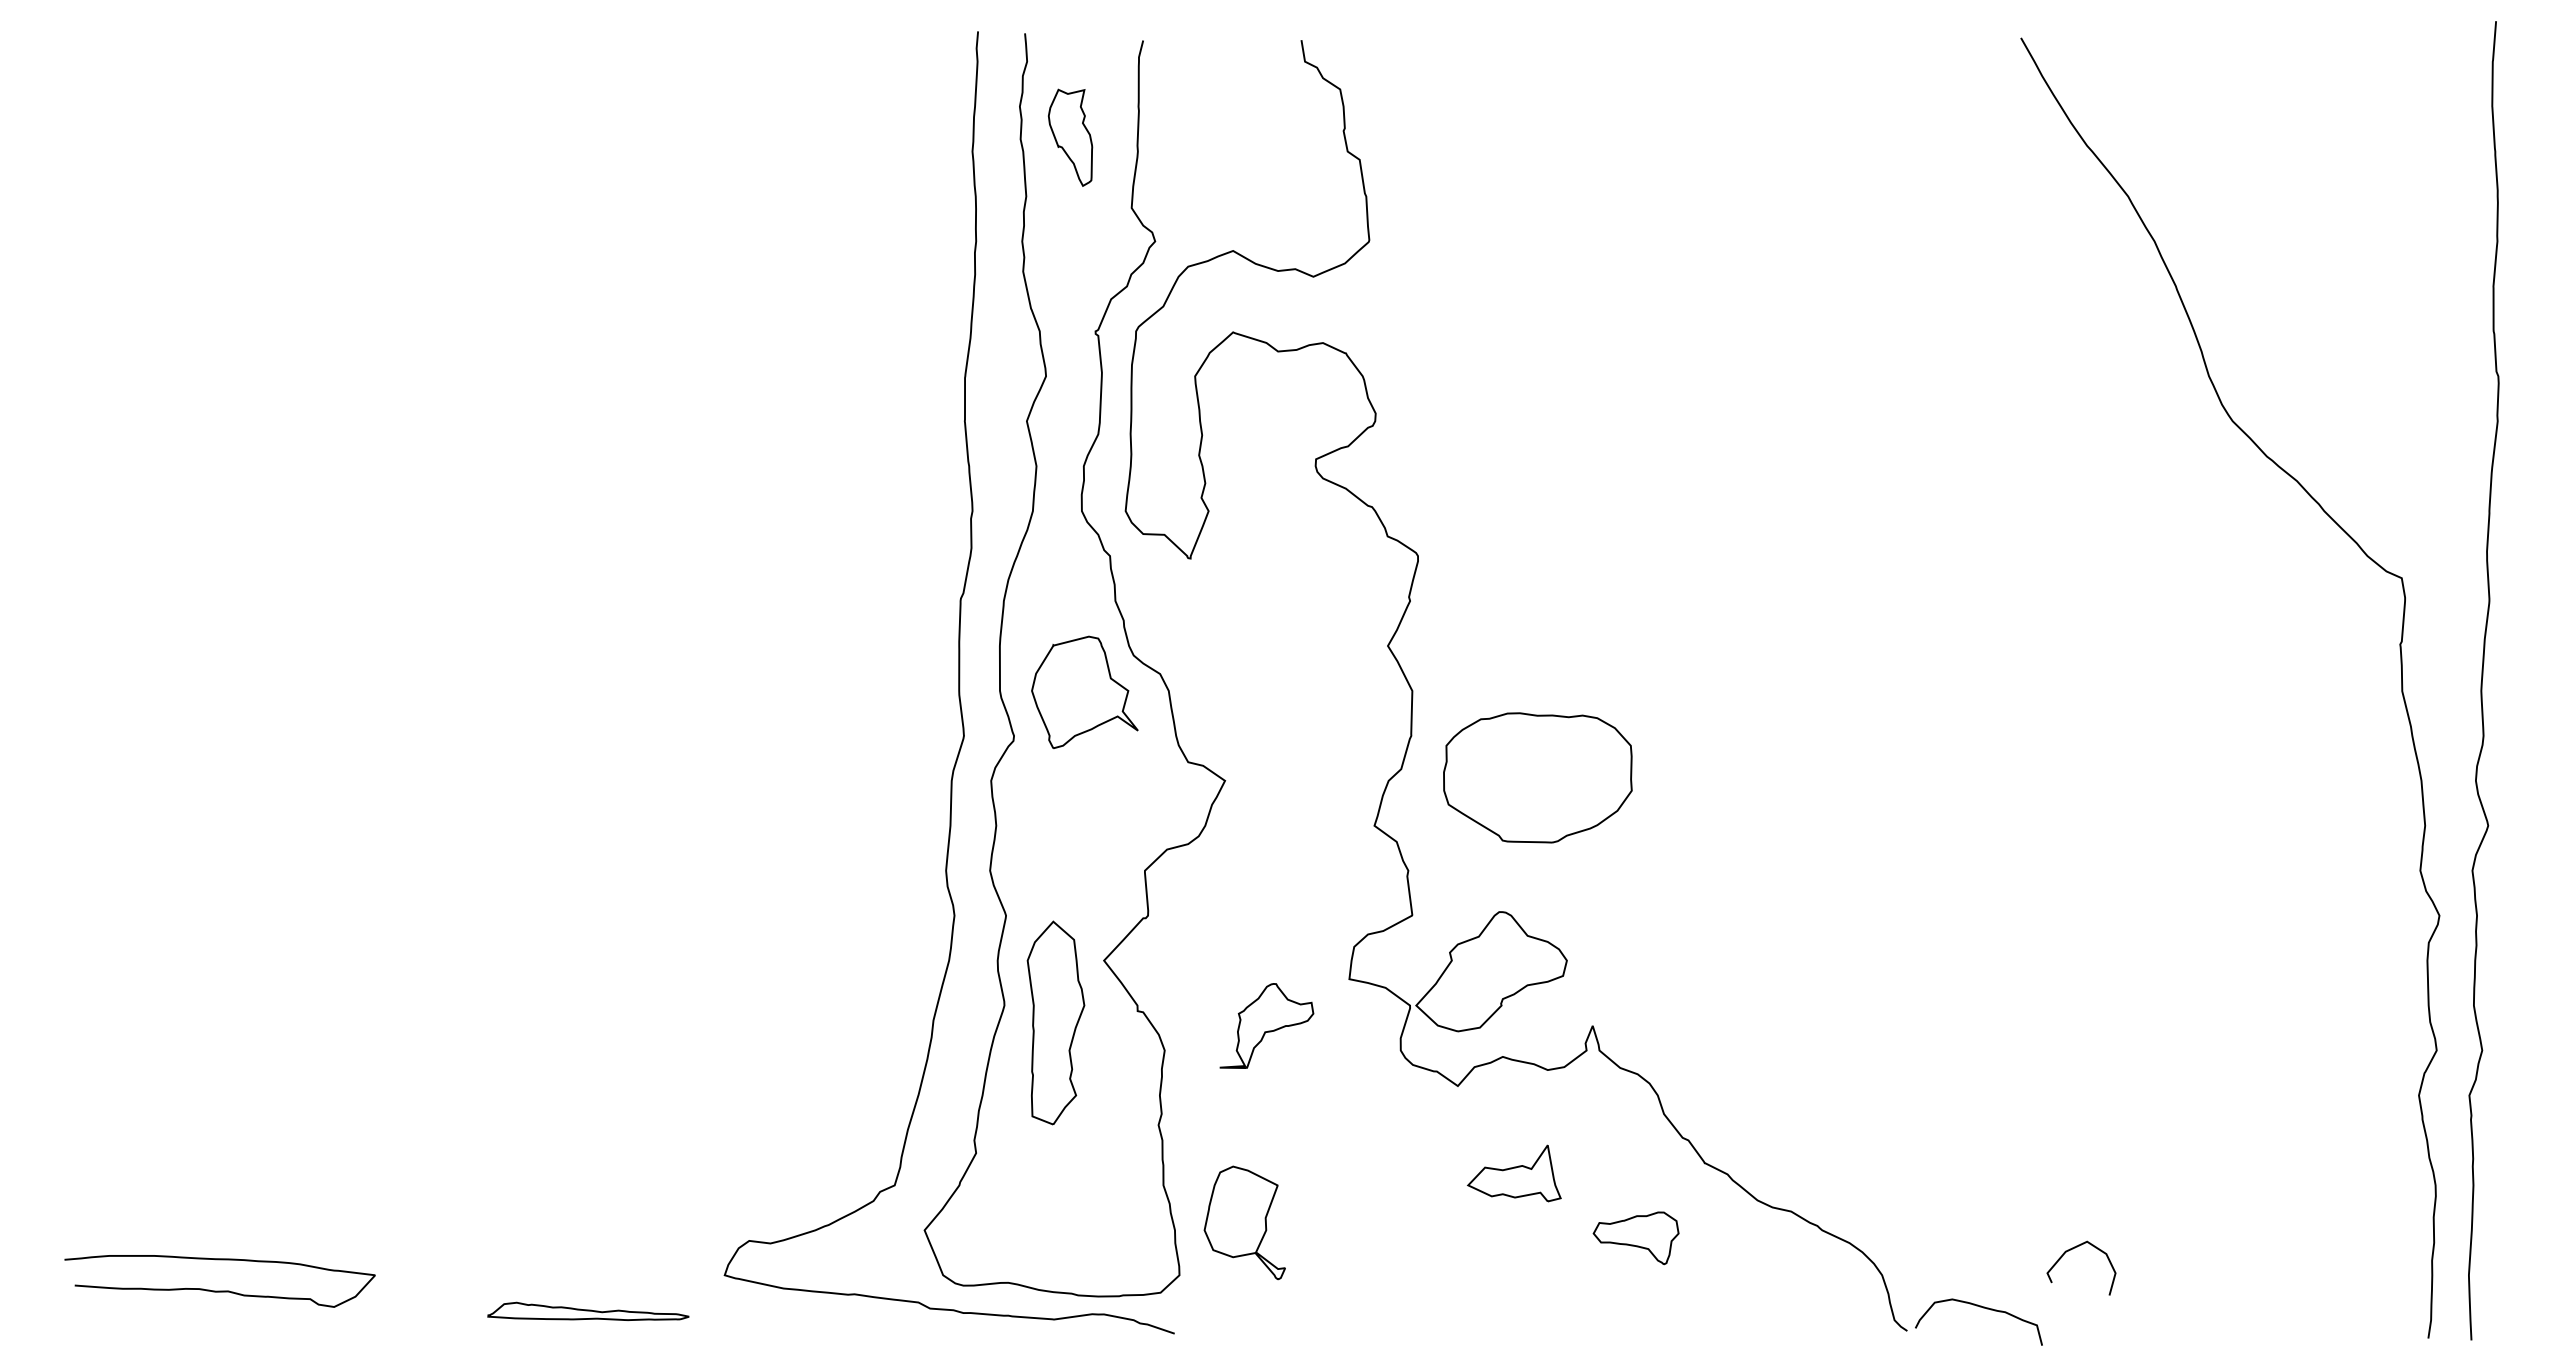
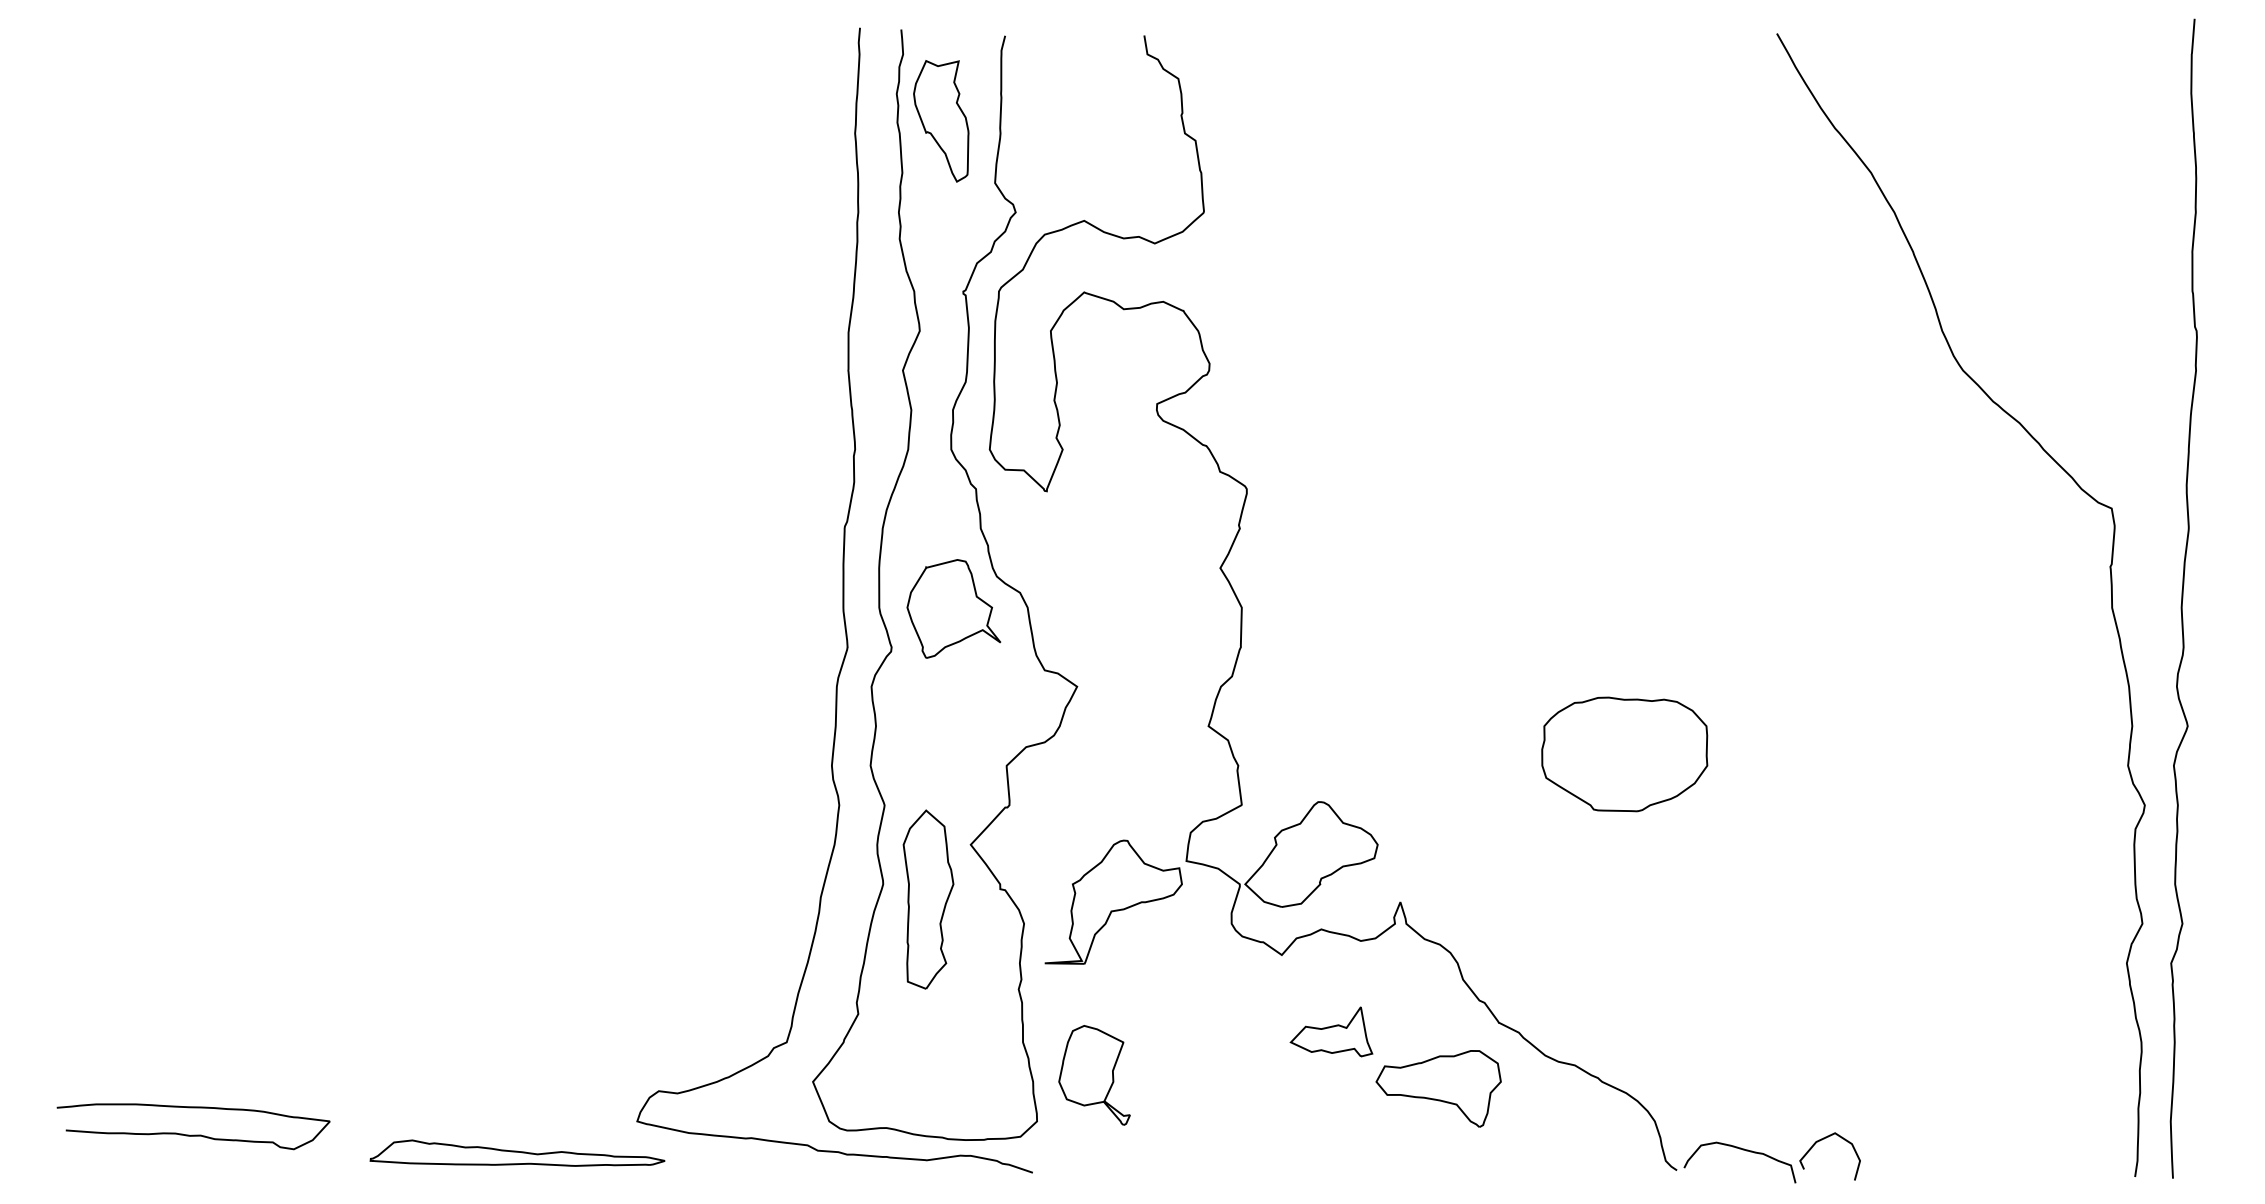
part: (1070, 137) -> (941, 121), size x1.43
part: (1537, 777) -> (1624, 754), moved
part: (1266, 1025) -> (1113, 901), size x1.67
part: (1635, 1238) -> (1438, 1089), size x1.67
curve: (2073, 1249) -> (1823, 1140), moved
part: (588, 1311) -> (517, 1153), size x1.67

